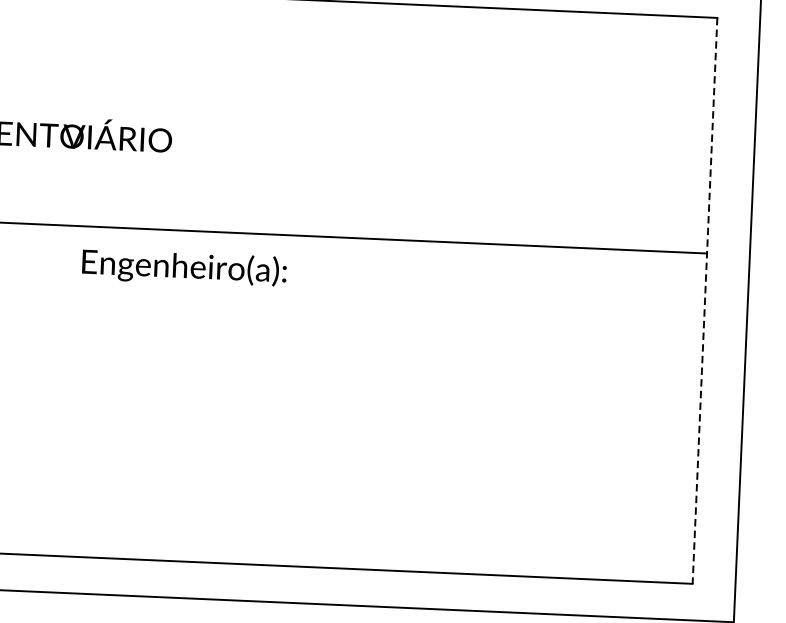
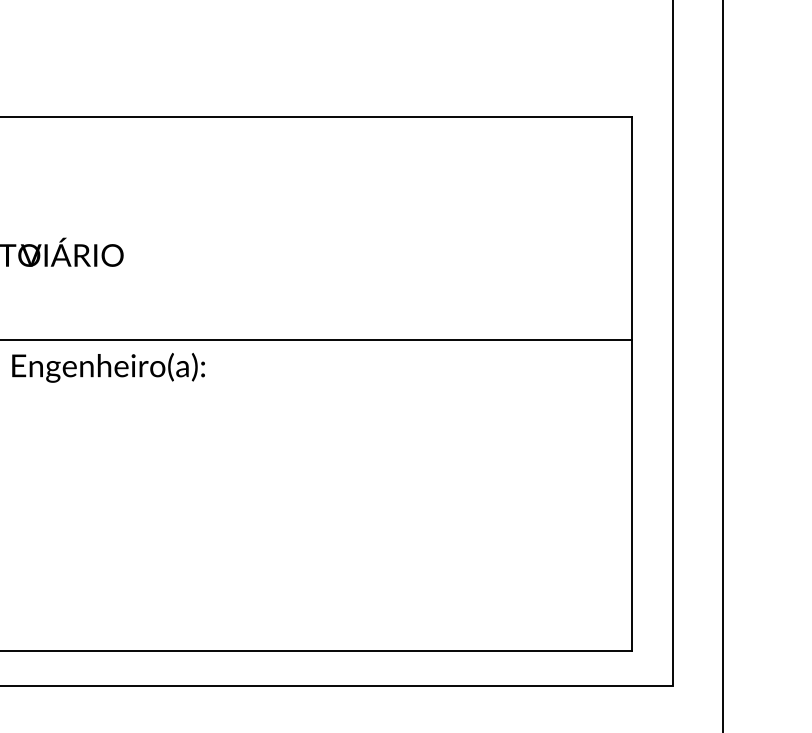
text: (184, 267) -> (108, 367), moved
line: (705, 301) -> (632, 384), dashed -> solid

